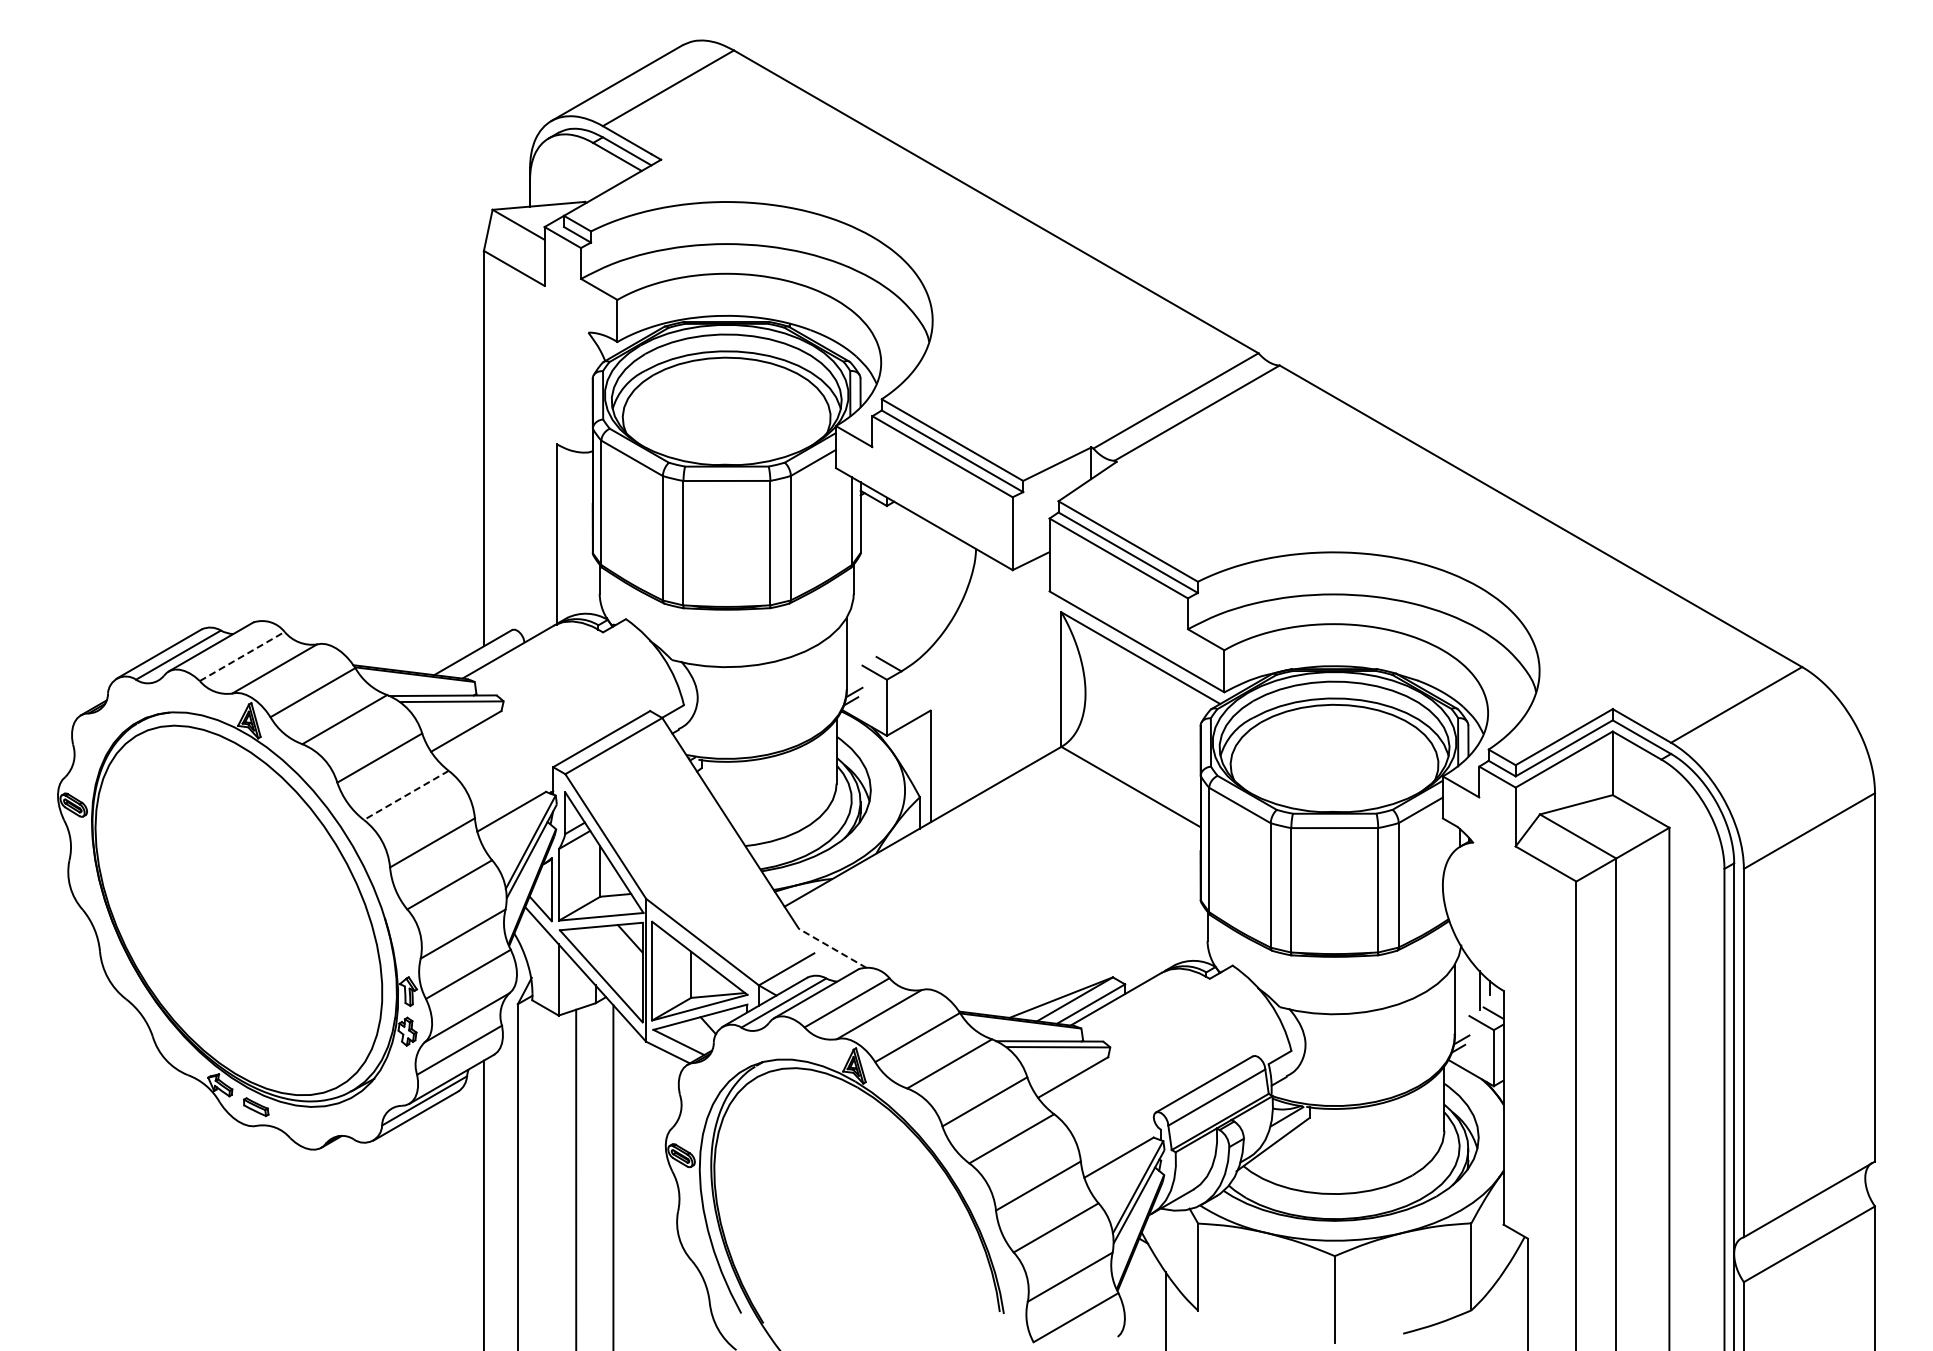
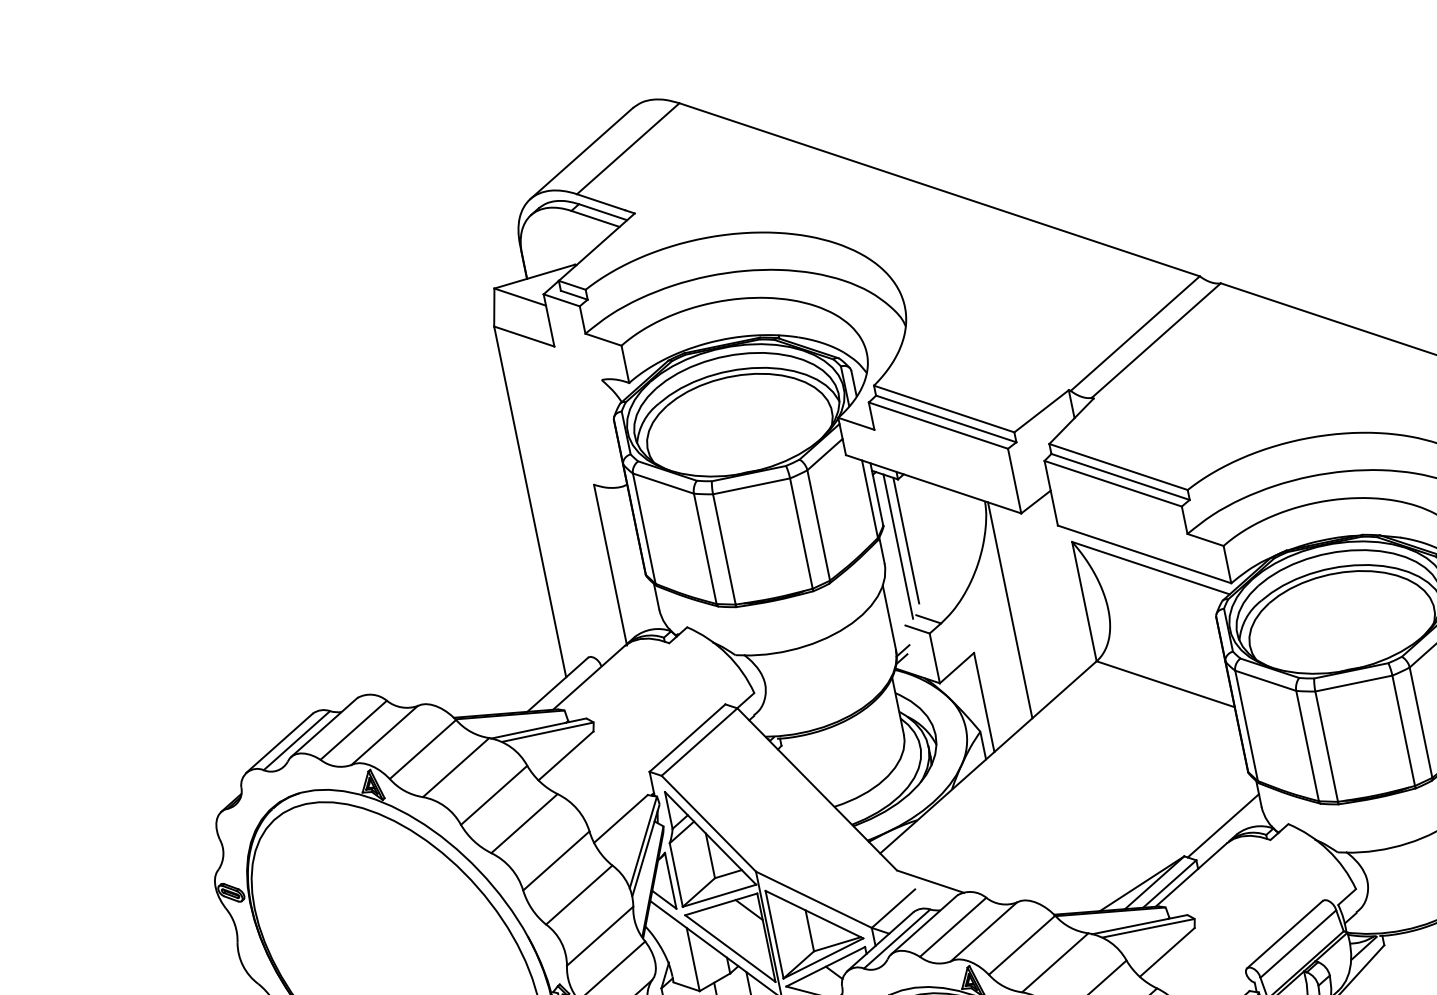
line: (882, 573) -> (906, 540), added
line: (872, 578) -> (898, 546), added
line: (242, 656) -> (353, 730), dashed -> solid
line: (979, 672) -> (1010, 610), added
line: (405, 795) -> (523, 823), dashed -> solid
line: (832, 948) -> (930, 881), dashed -> solid
line: (1161, 952) -> (1222, 825), added

